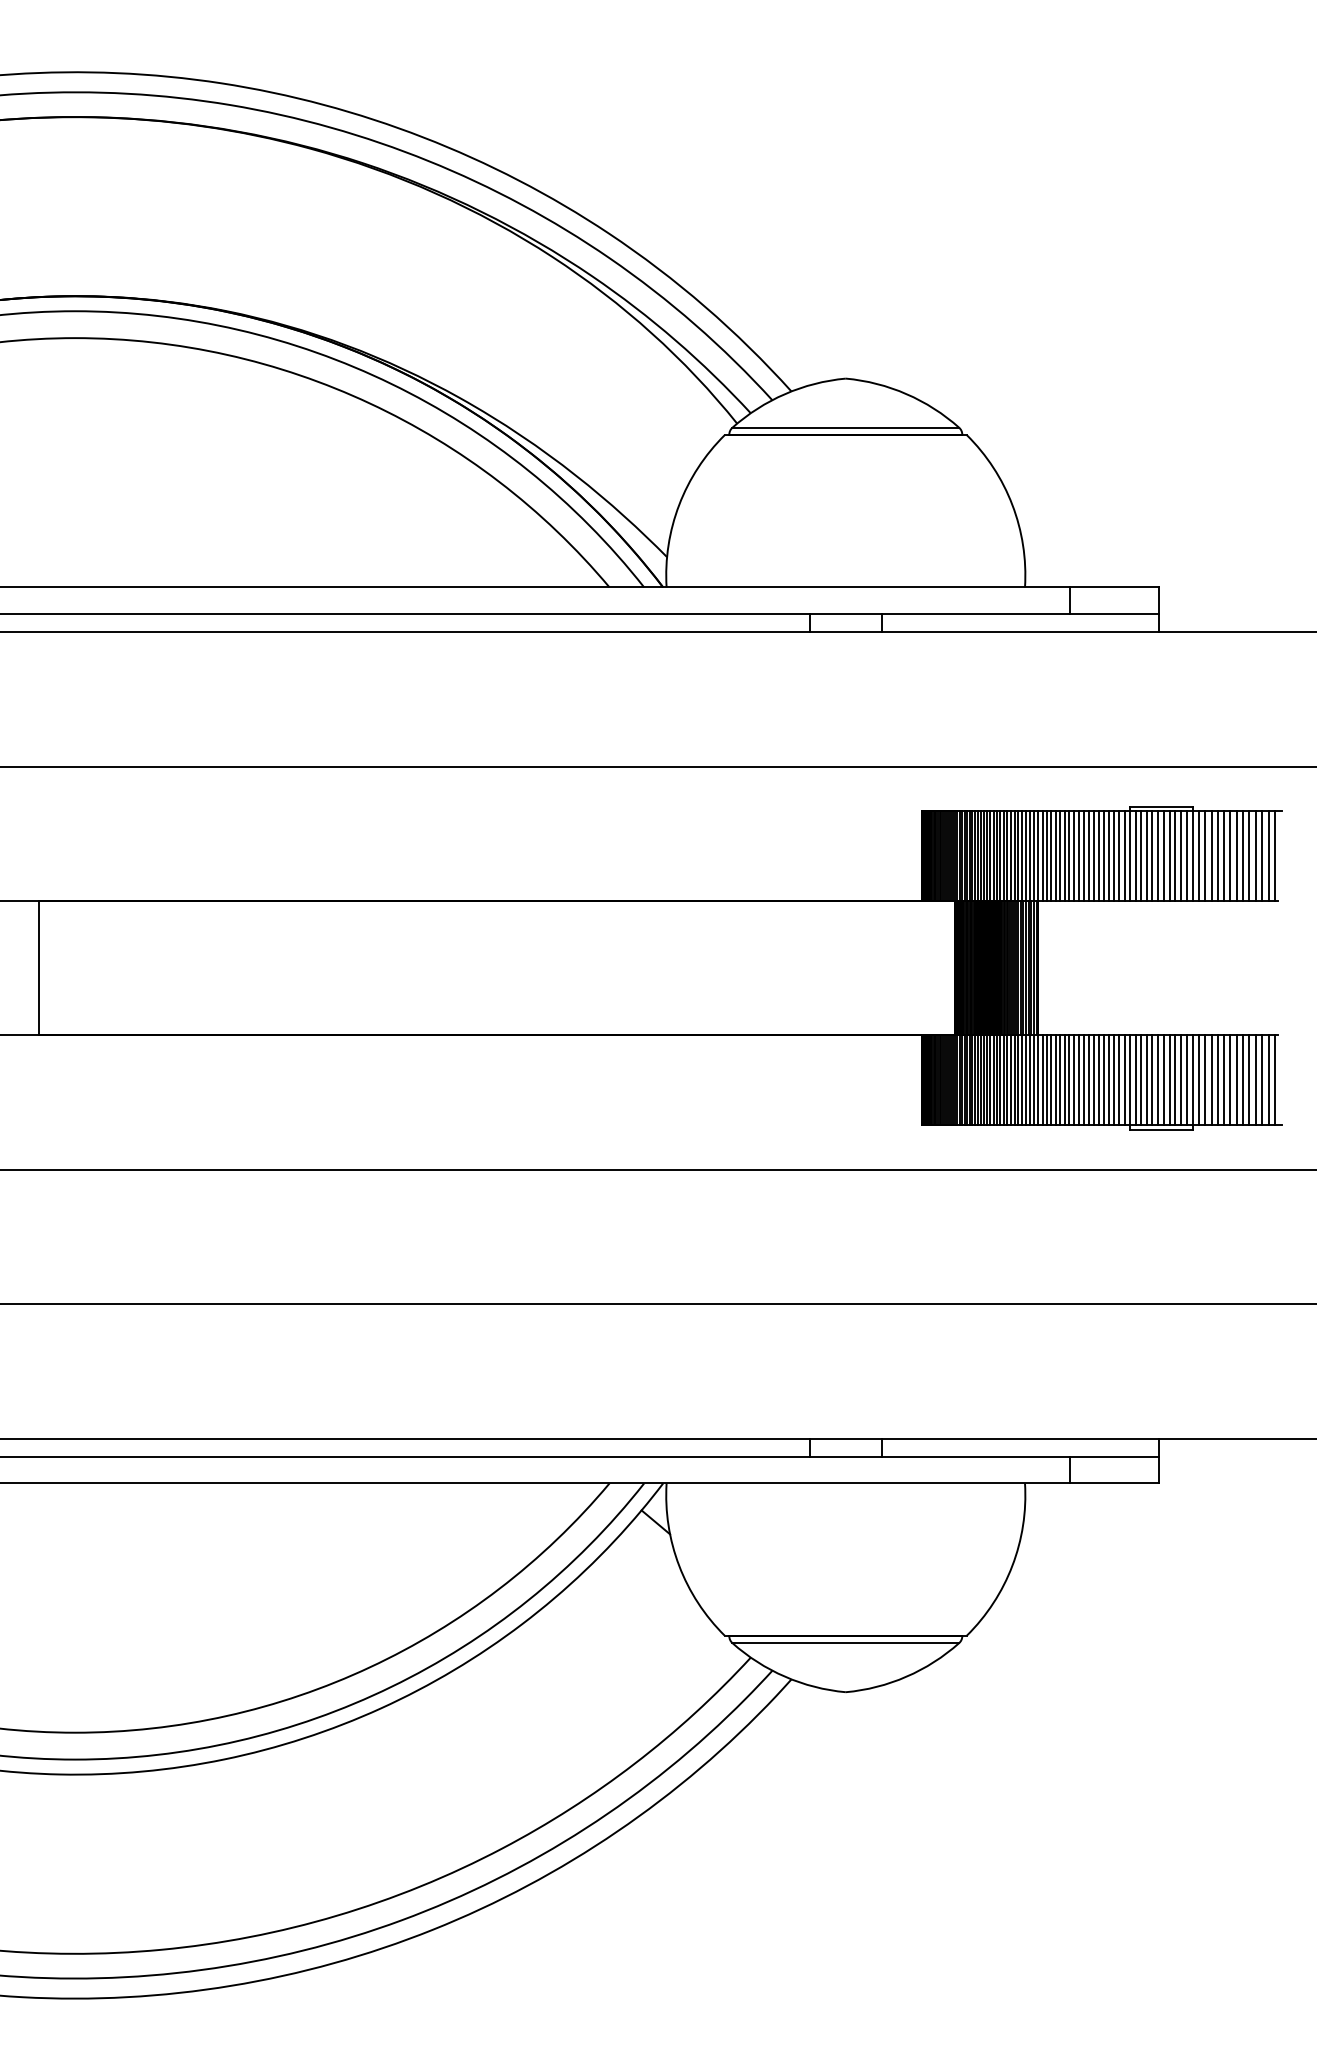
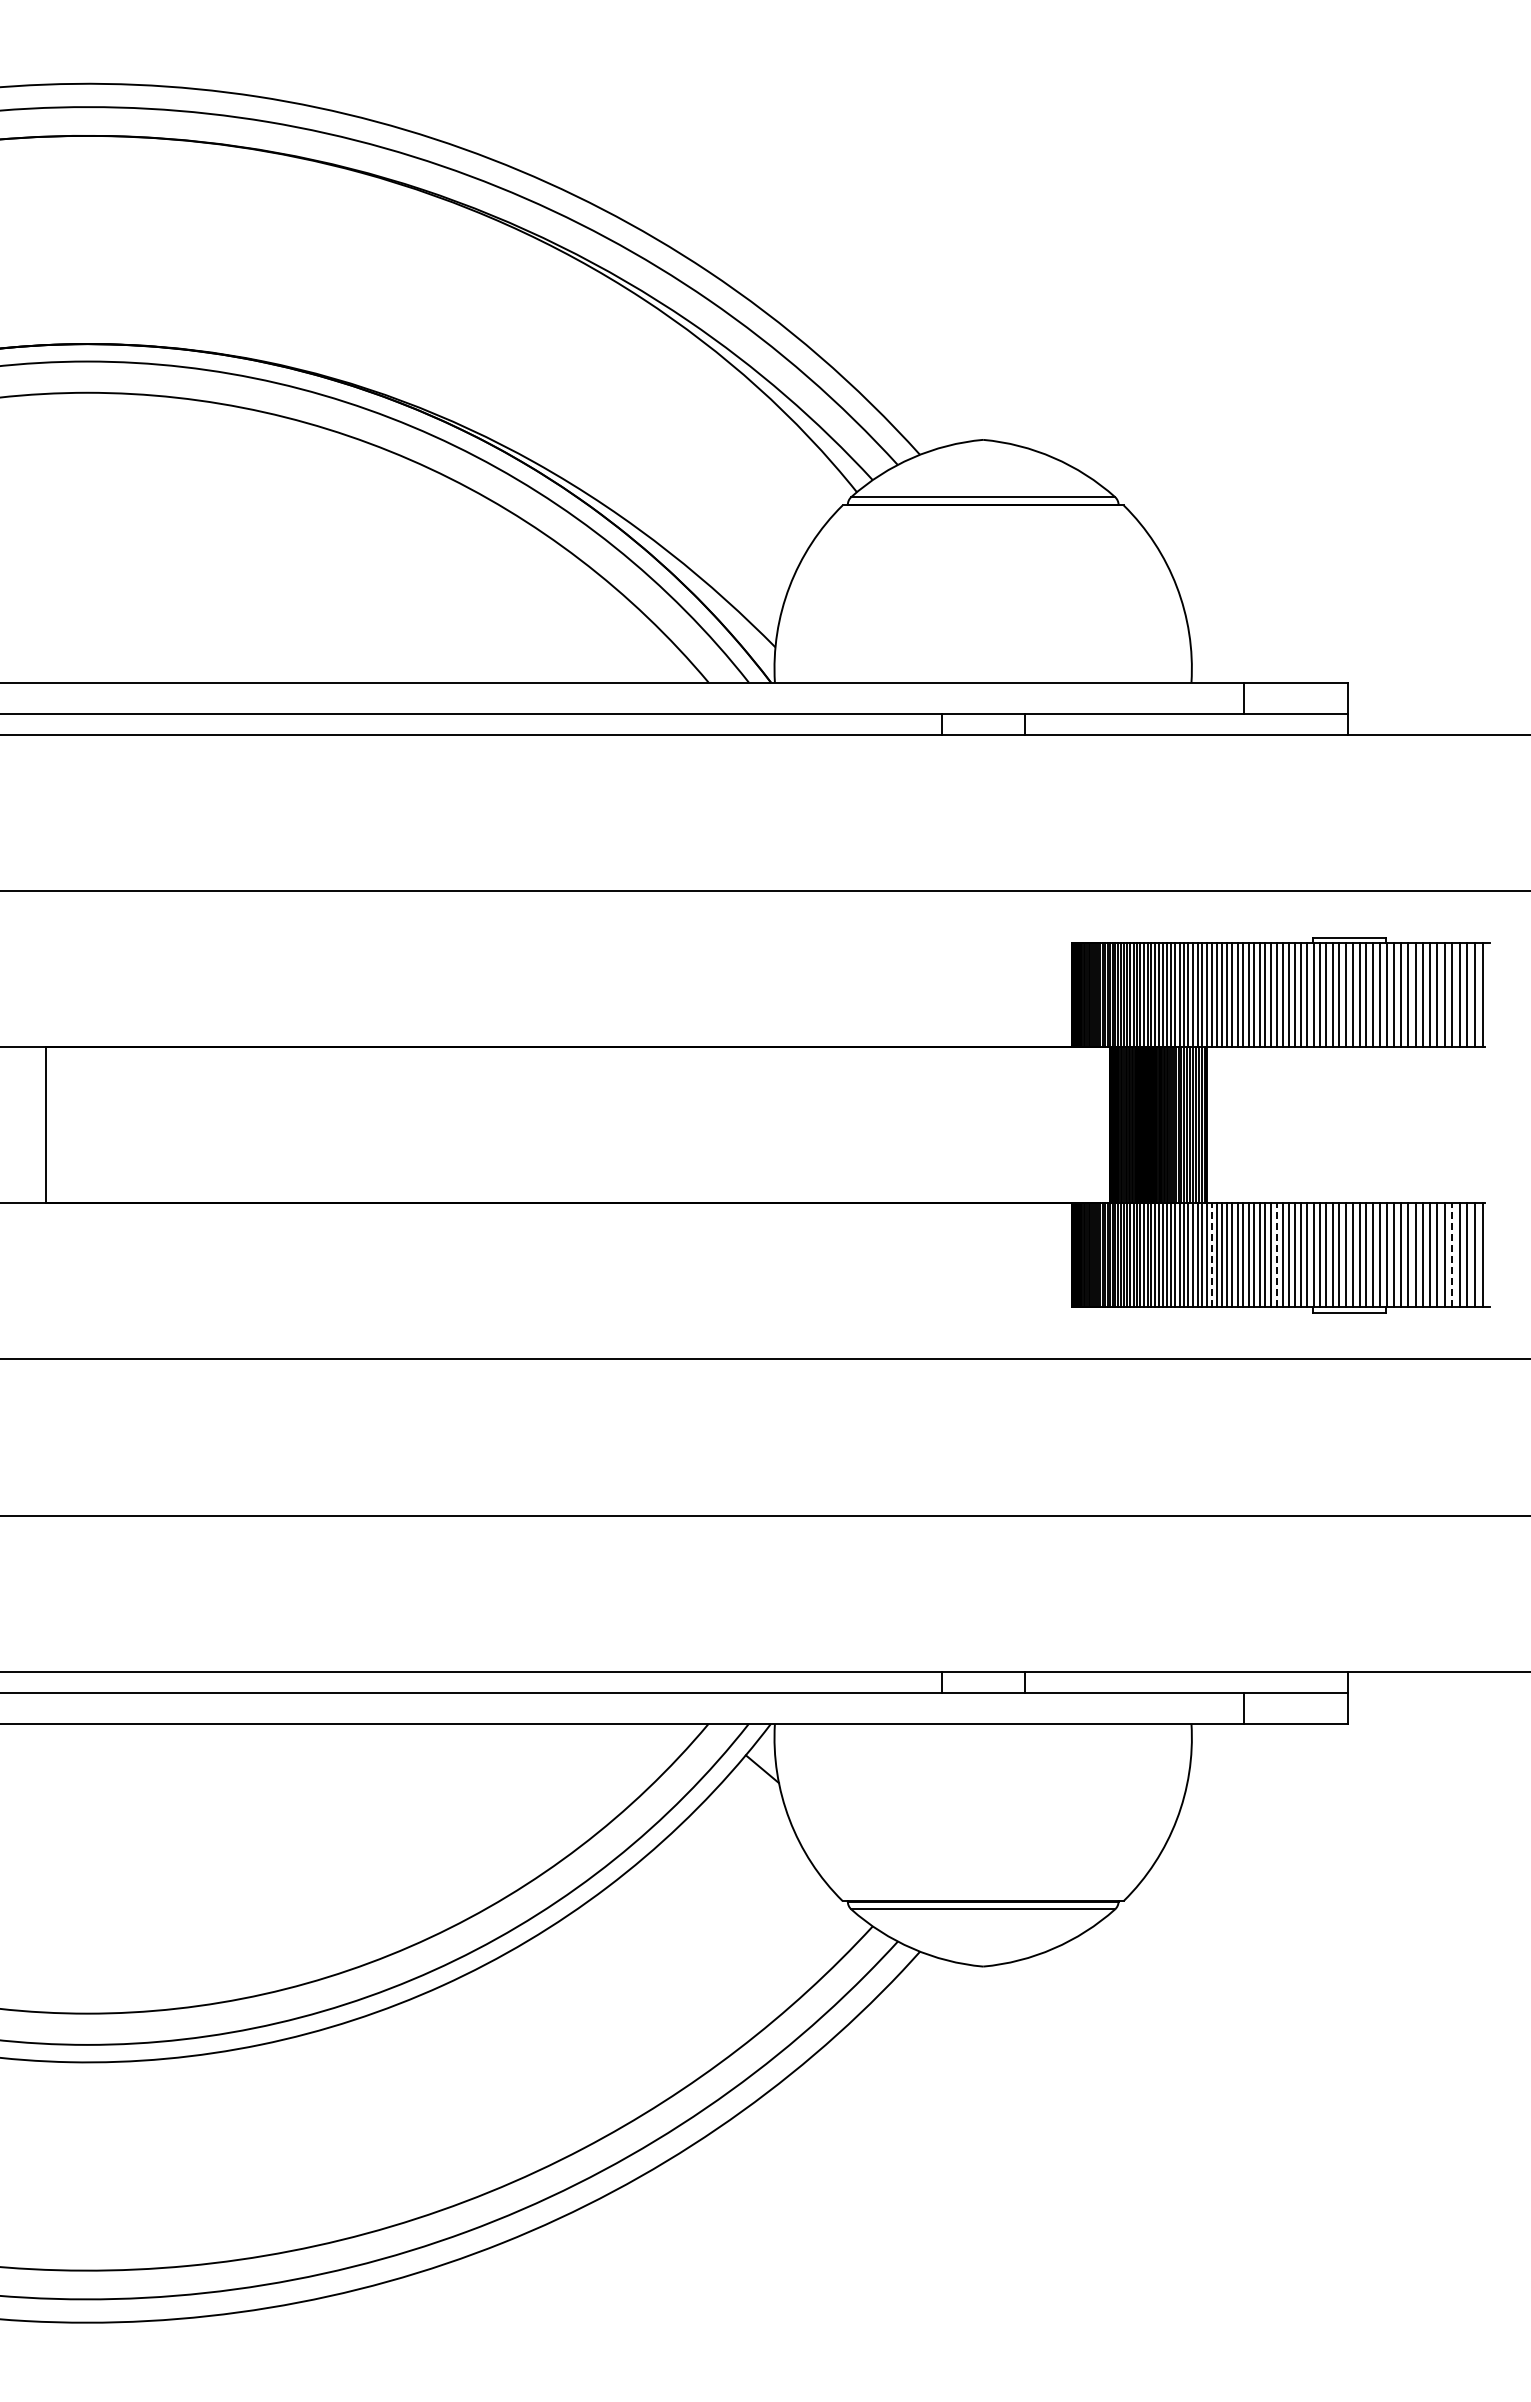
line: (1043, 1079) -> (1212, 1254), solid -> dashed
line: (1098, 1079) -> (1276, 1254), solid -> dashed
line: (1249, 1079) -> (1452, 1254), solid -> dashed

